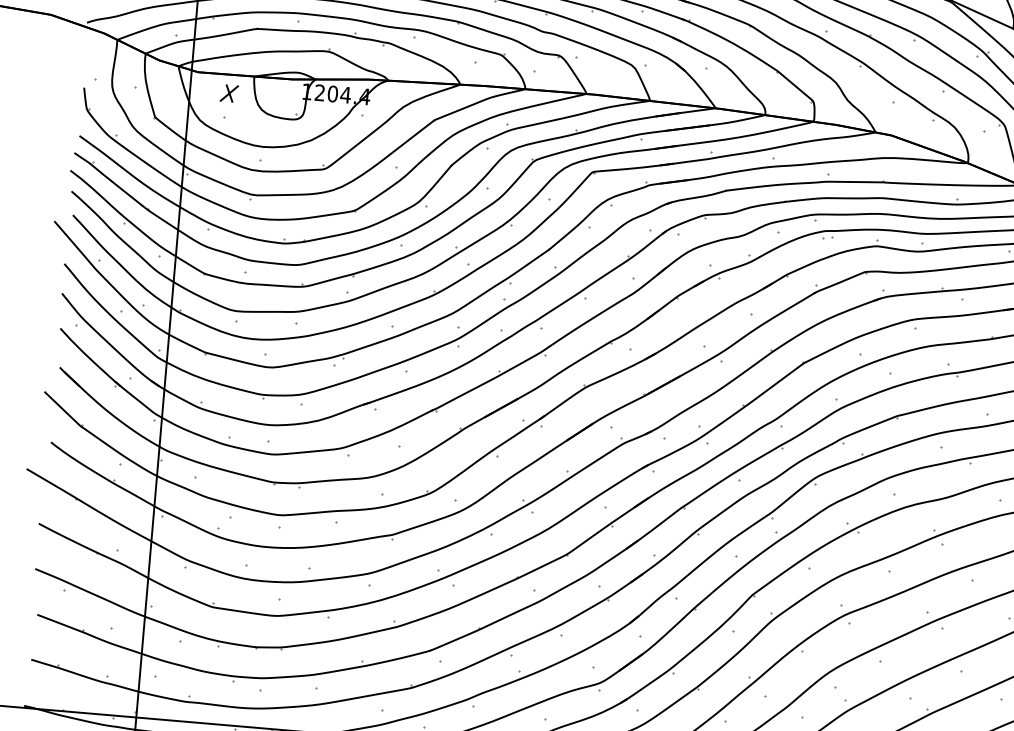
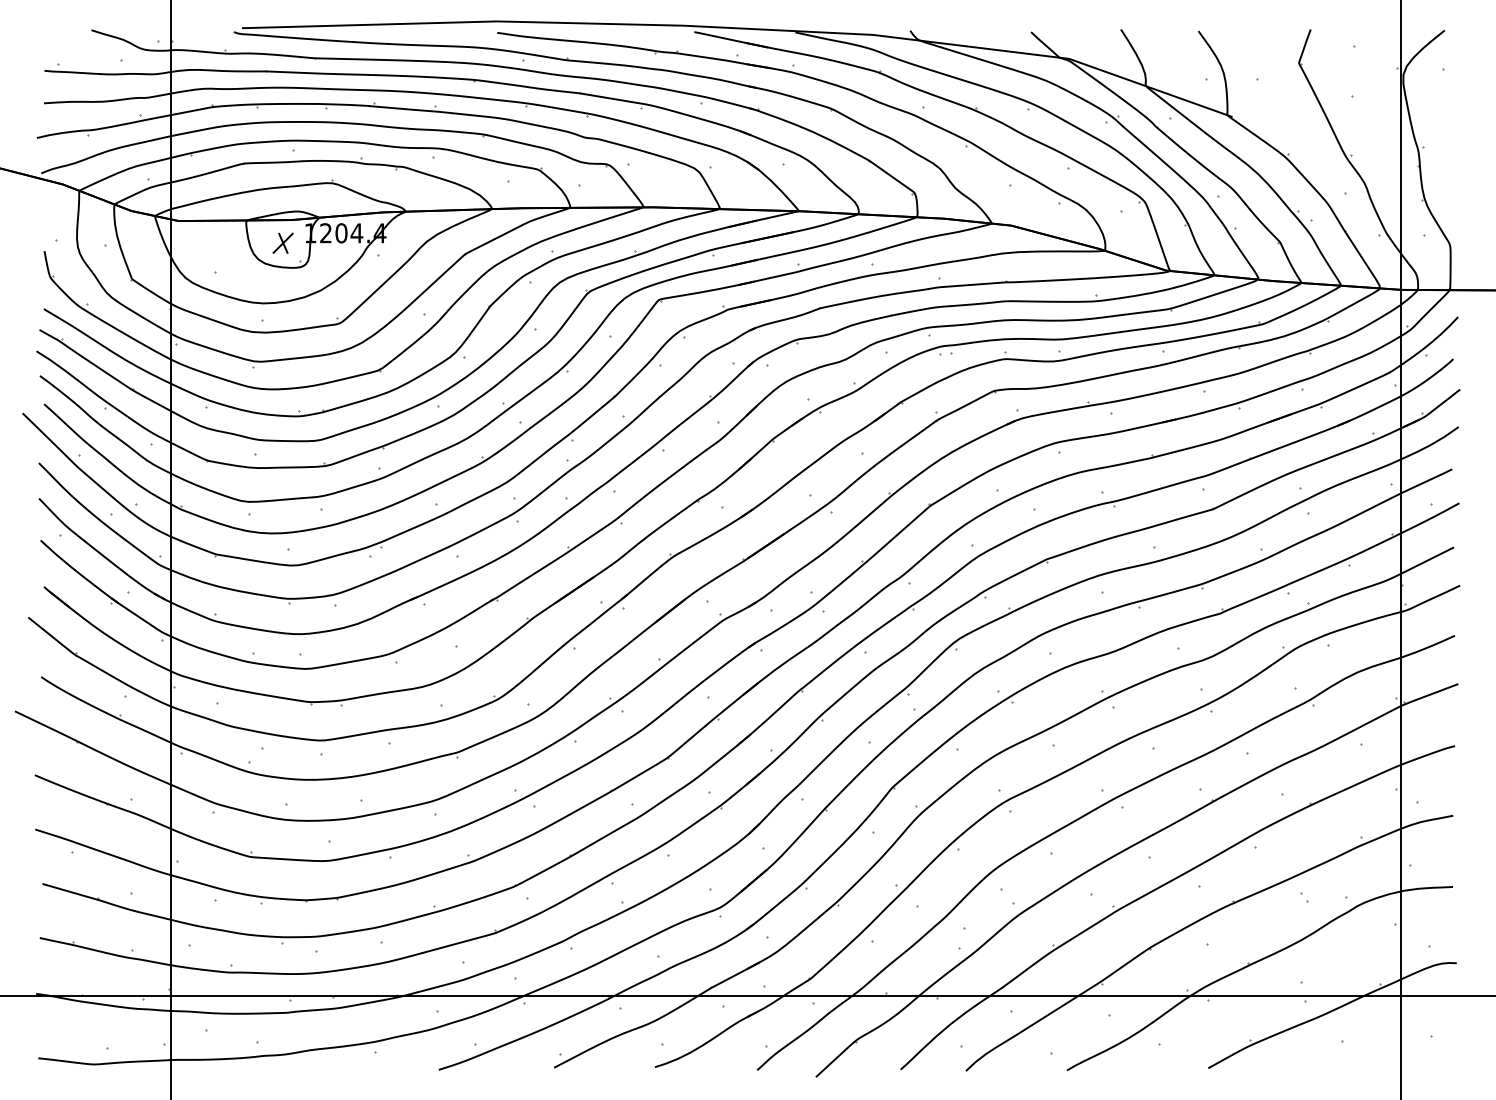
part: (228, 92) -> (282, 242), moved

